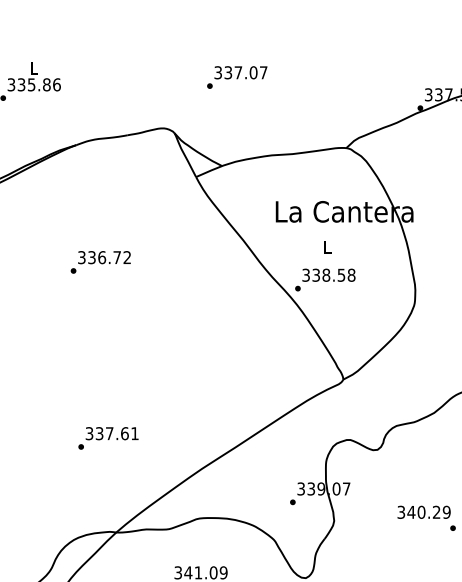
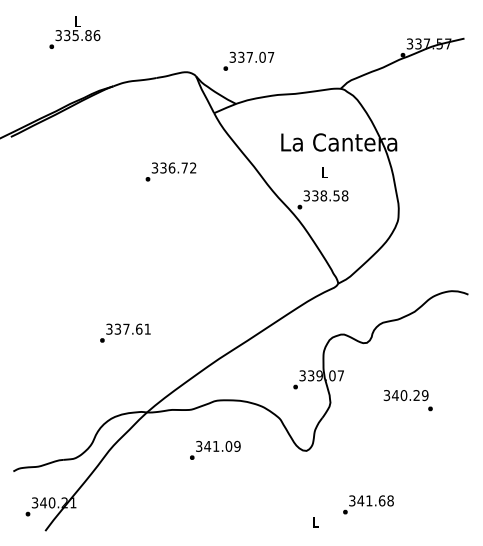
text: (236, 76) -> (248, 60), moved
text: (100, 261) -> (170, 171), moved
text: (108, 437) -> (125, 332), moved

